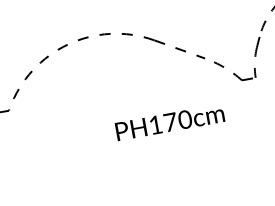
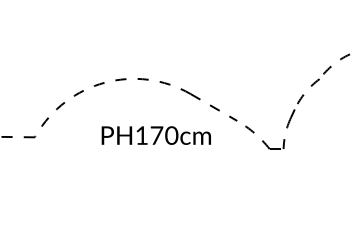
text: (169, 122) -> (155, 135), moved

